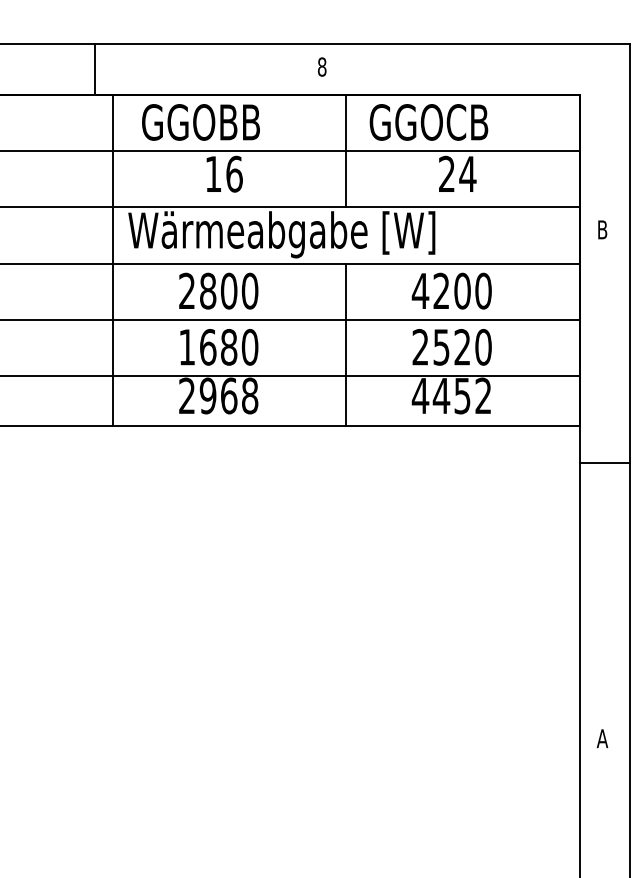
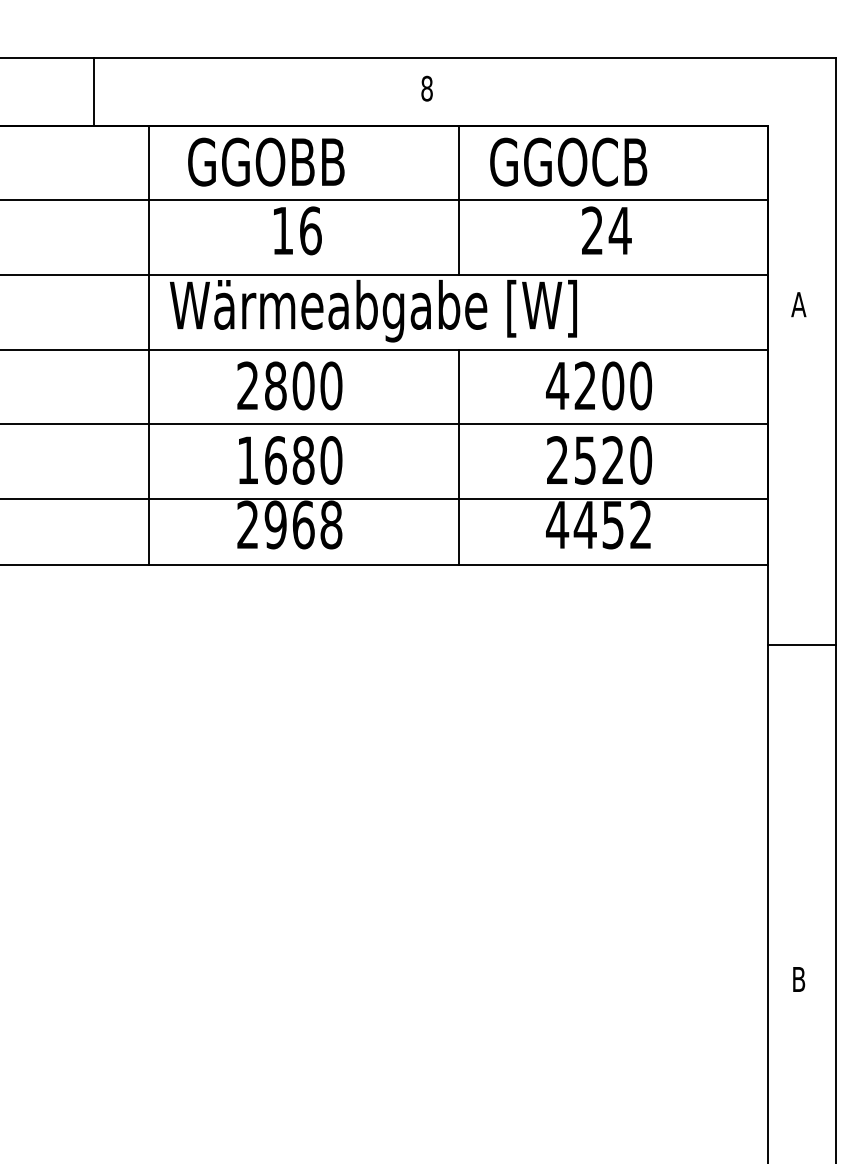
line: (94, 69) -> (93, 91), moved
text: (602, 229) -> (798, 304), B -> A
line: (604, 462) -> (801, 645), moved
text: (602, 738) -> (798, 979), A -> B

